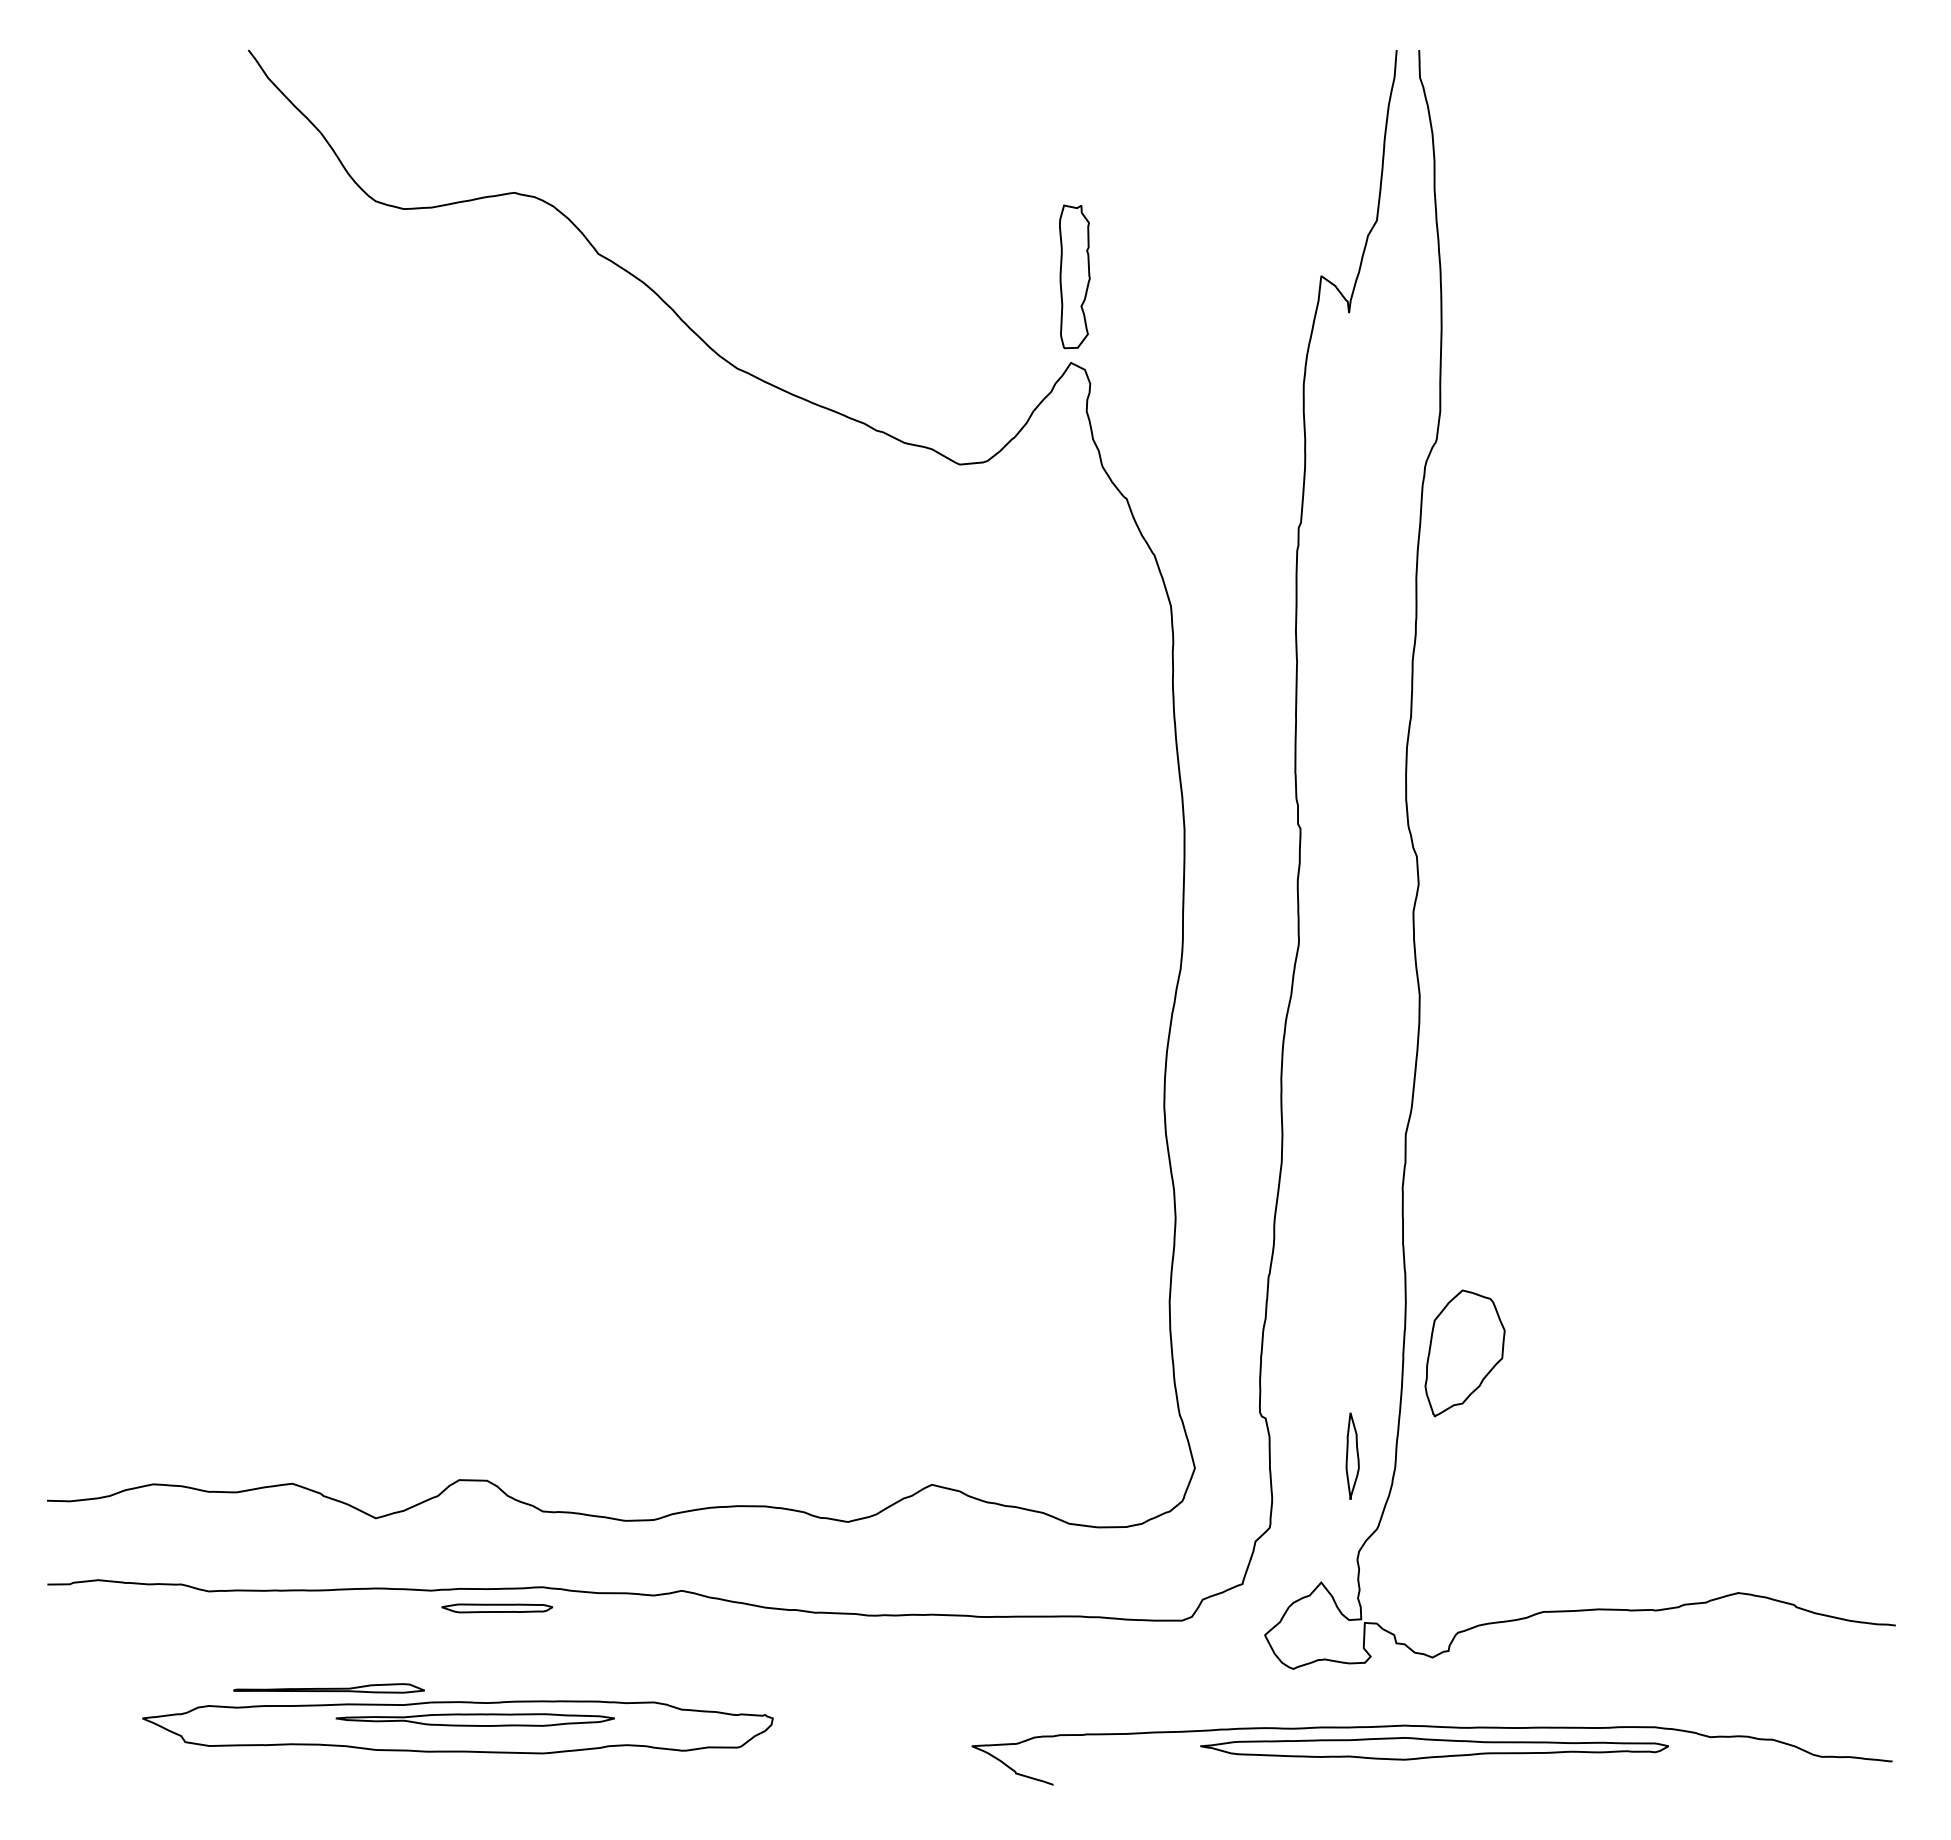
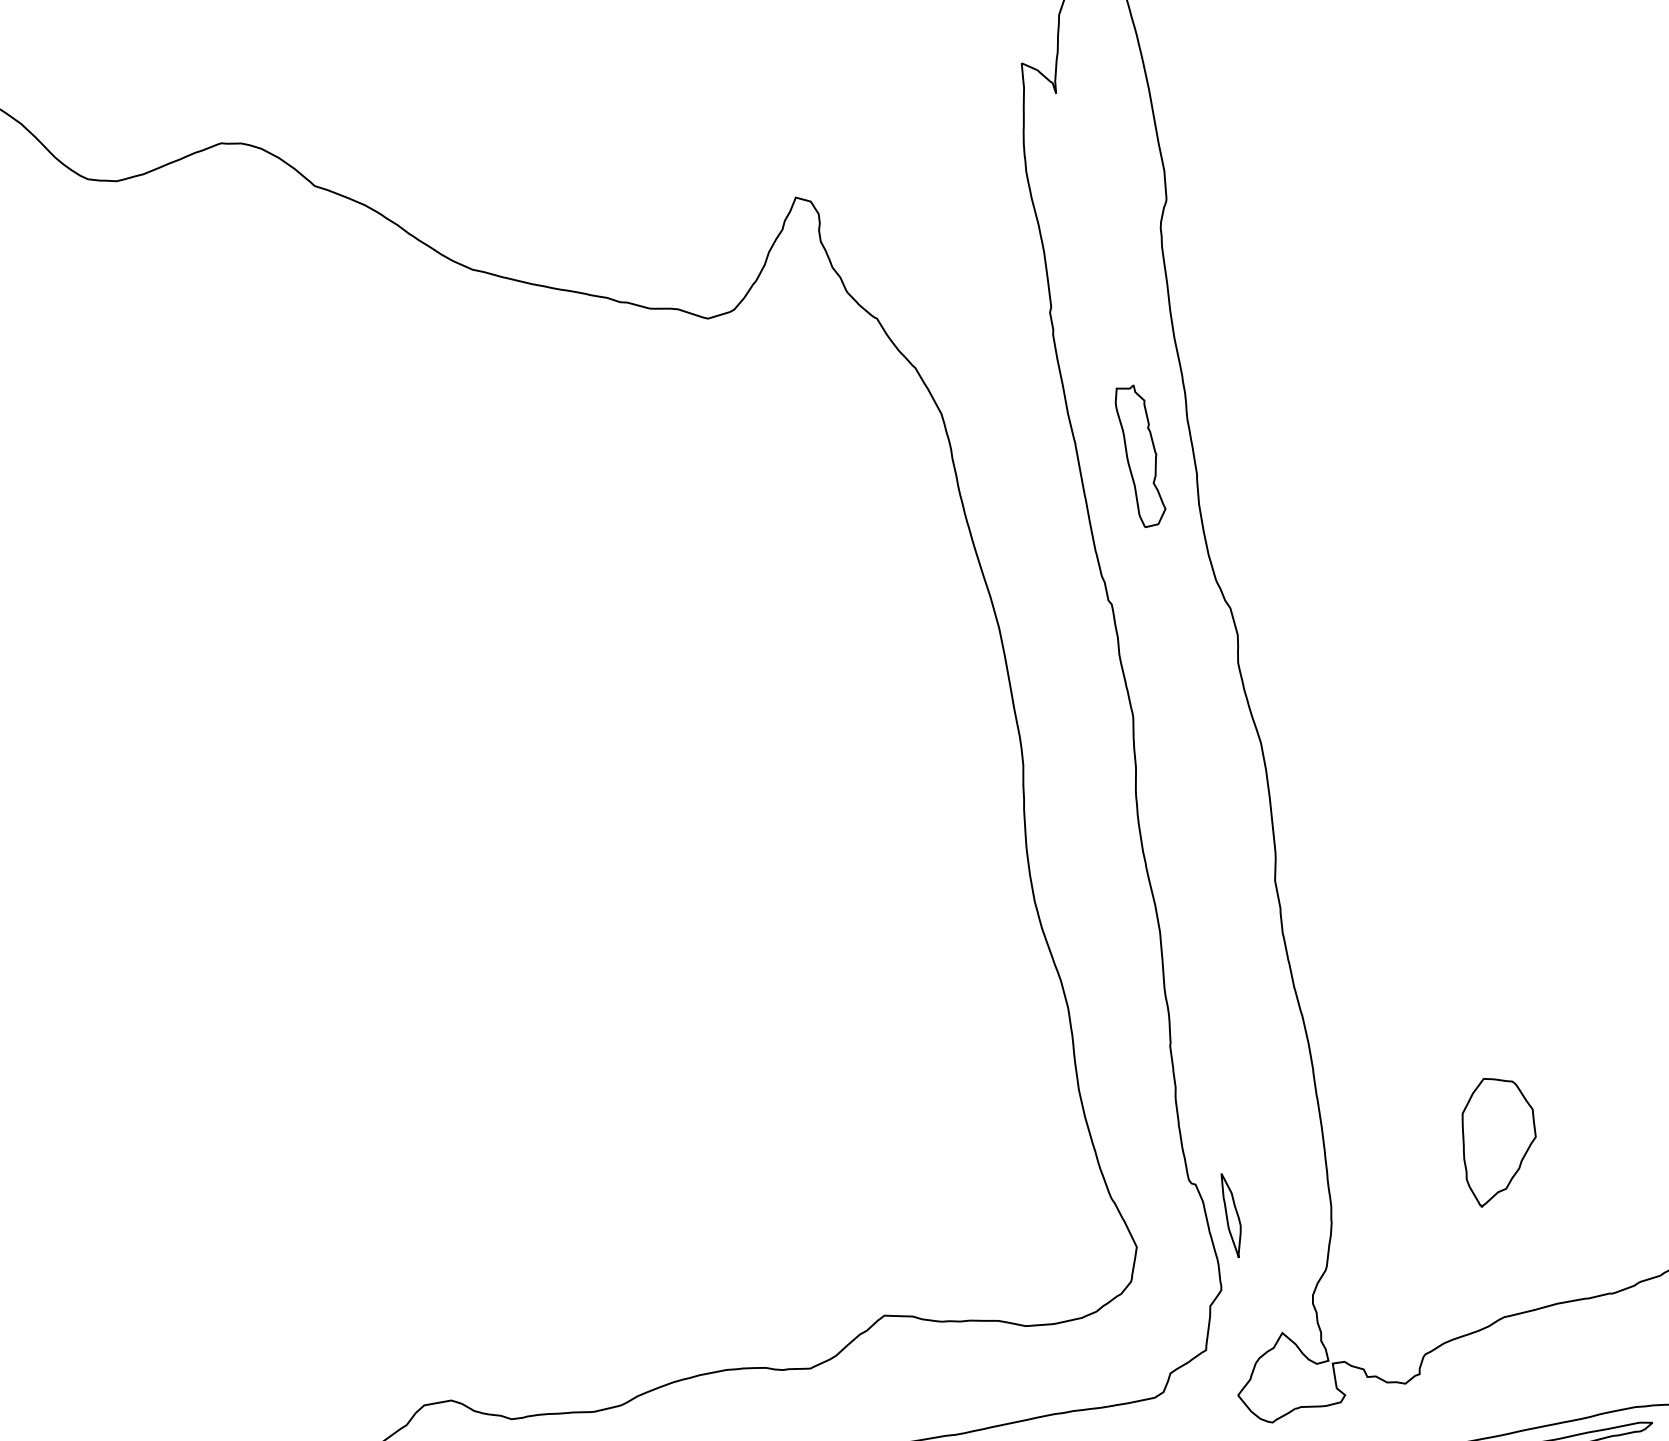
part: (1074, 276) -> (1140, 455), moved
part: (1464, 1353) -> (1498, 1139), moved
part: (1352, 1455) -> (1231, 1214), moved

